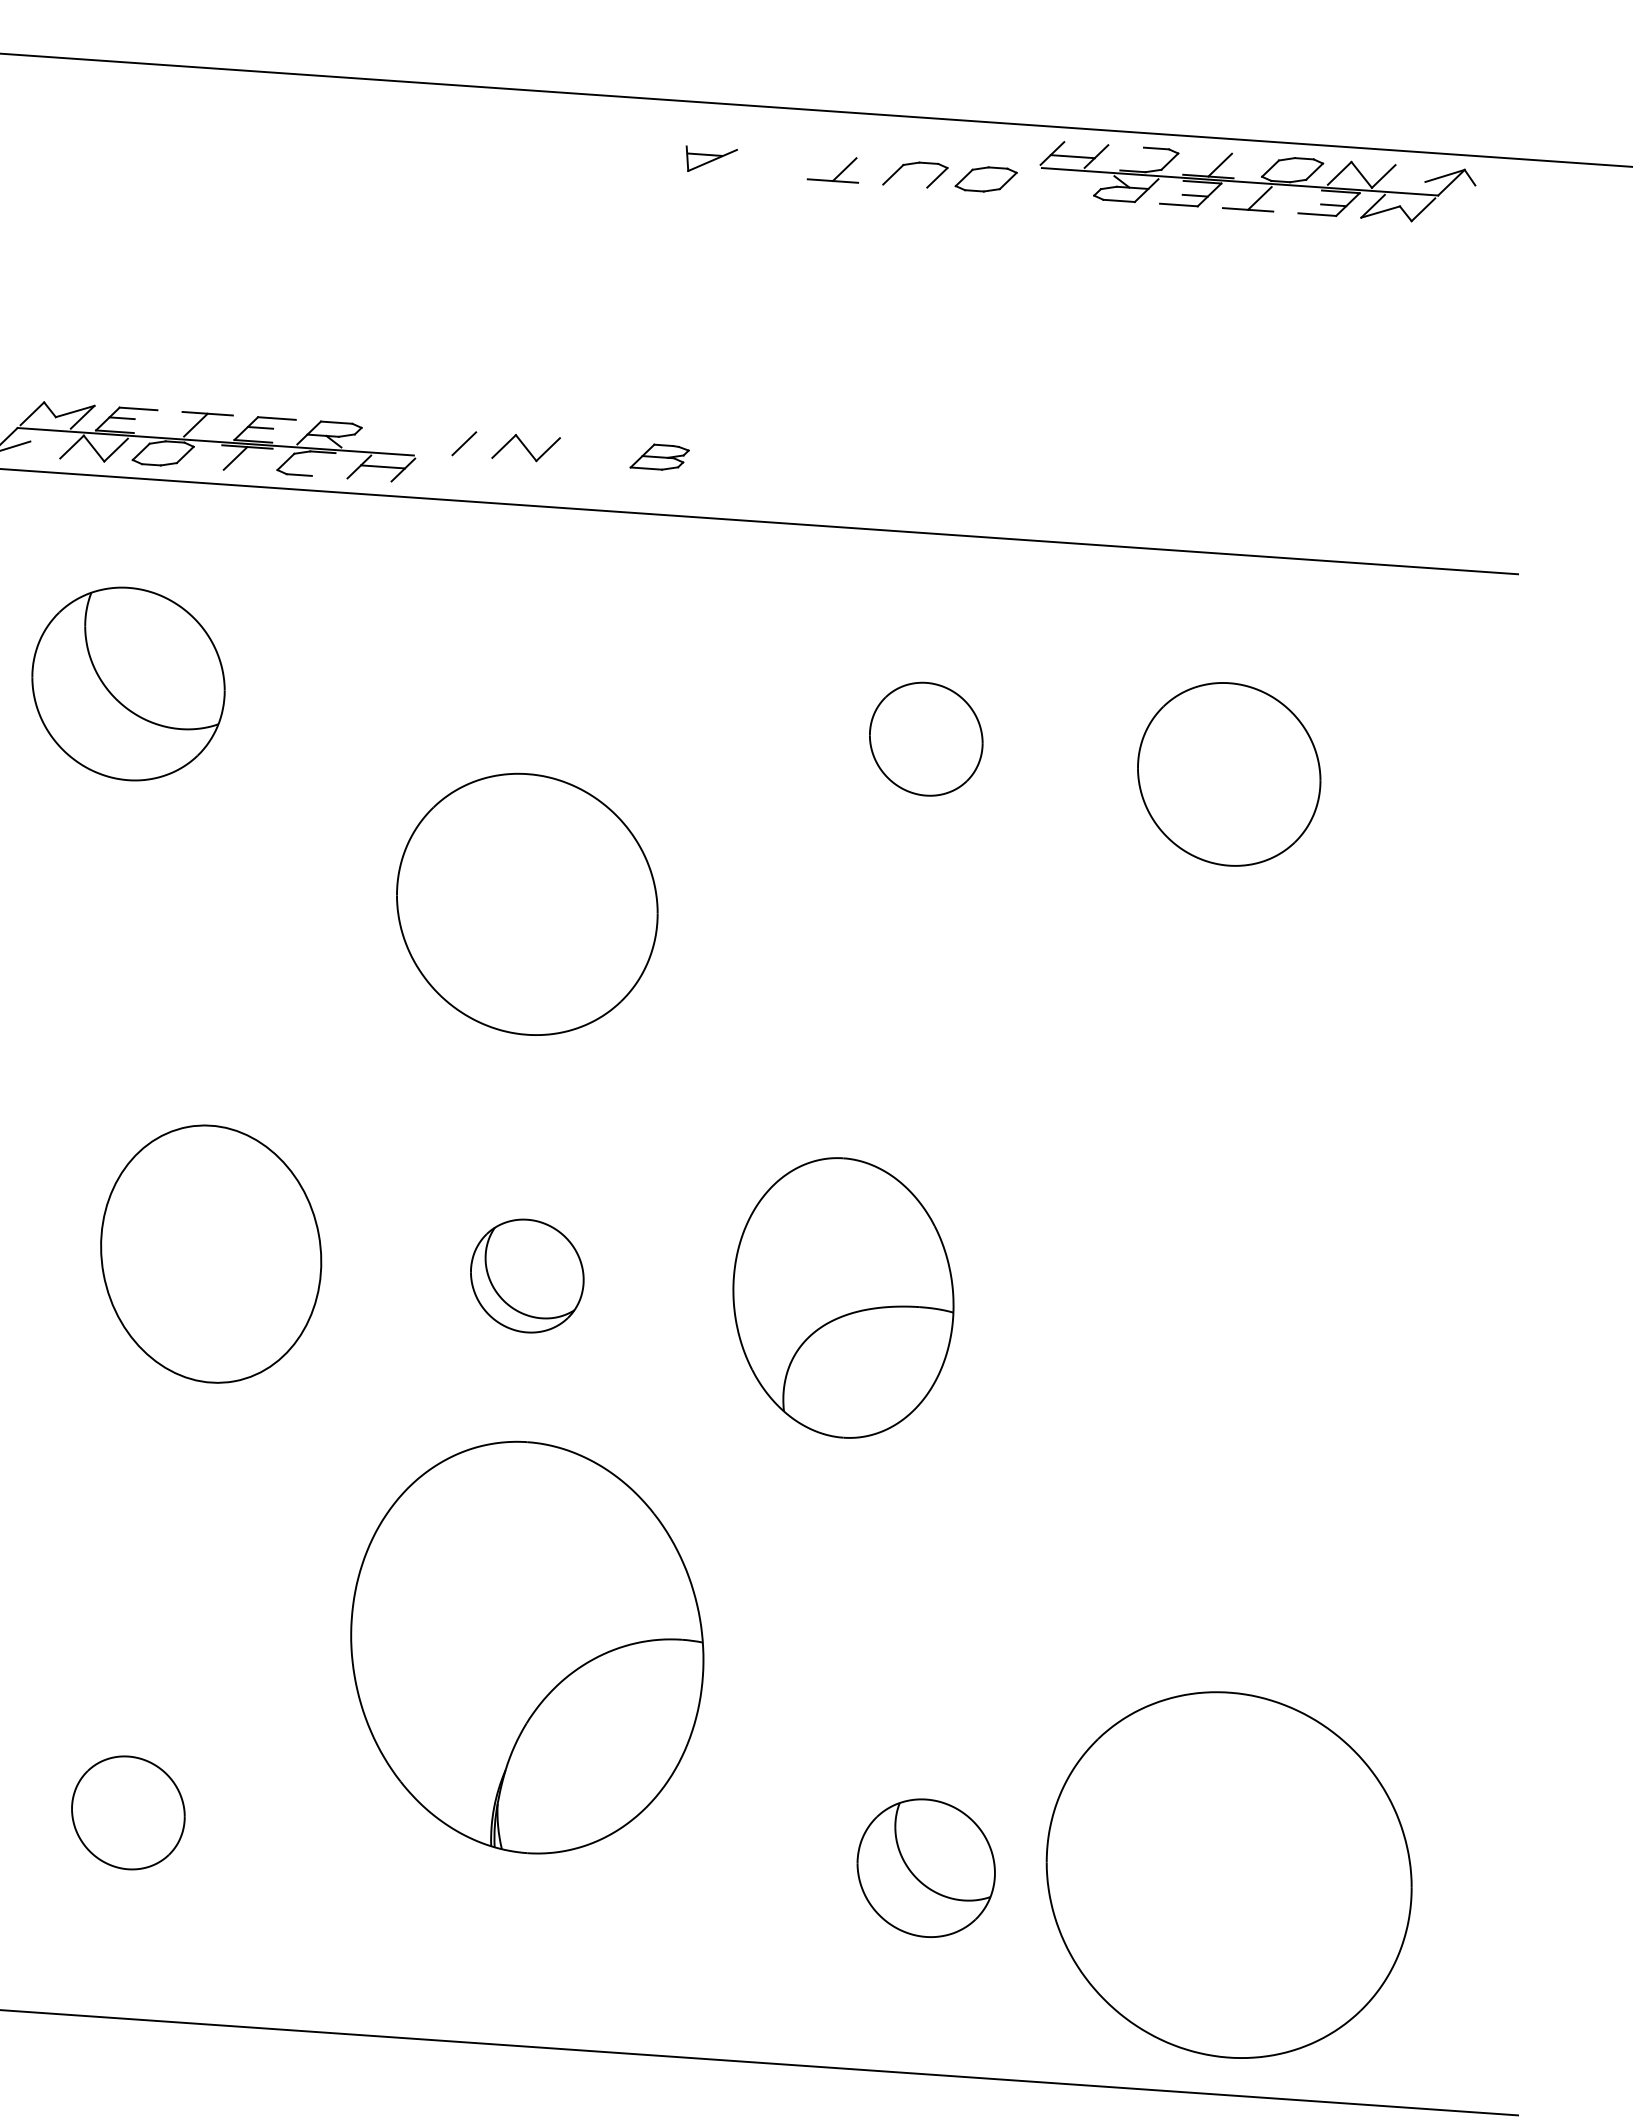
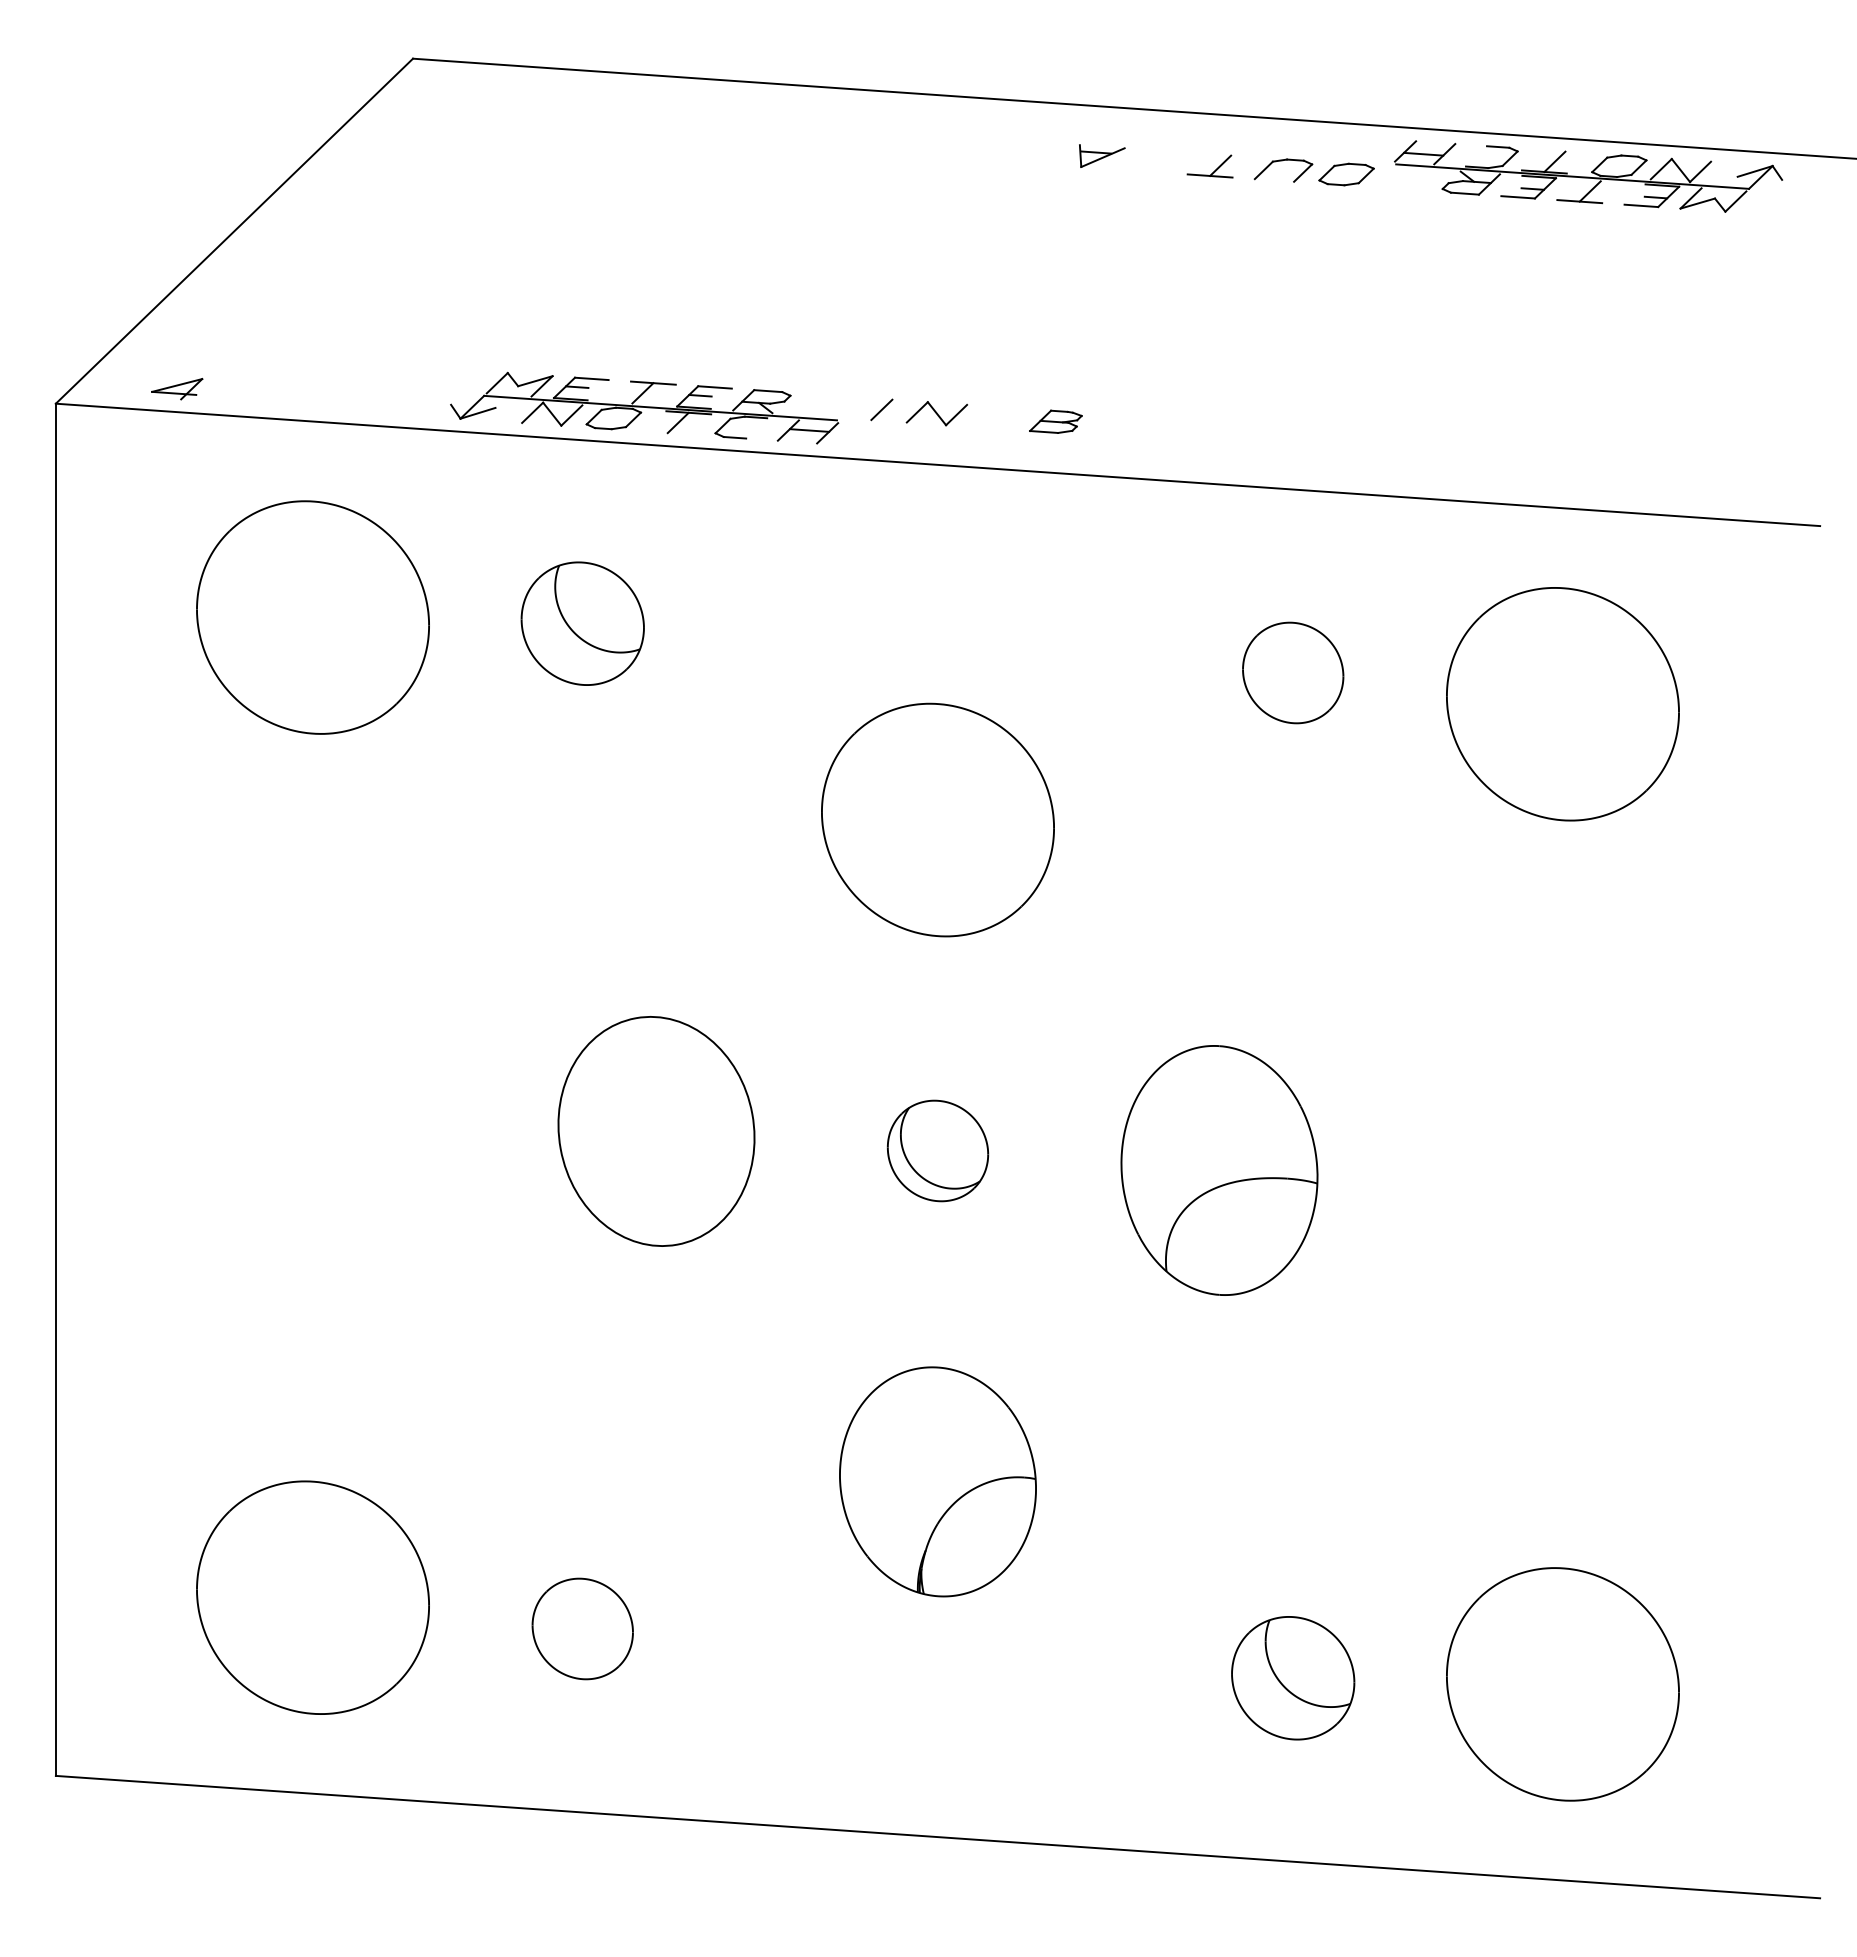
part: (128, 683) -> (582, 623), size x0.71
part: (1228, 774) -> (1562, 704), size x1.43
part: (526, 1647) -> (937, 1481), size x0.62
part: (1228, 1875) -> (1562, 1684), size x0.71

